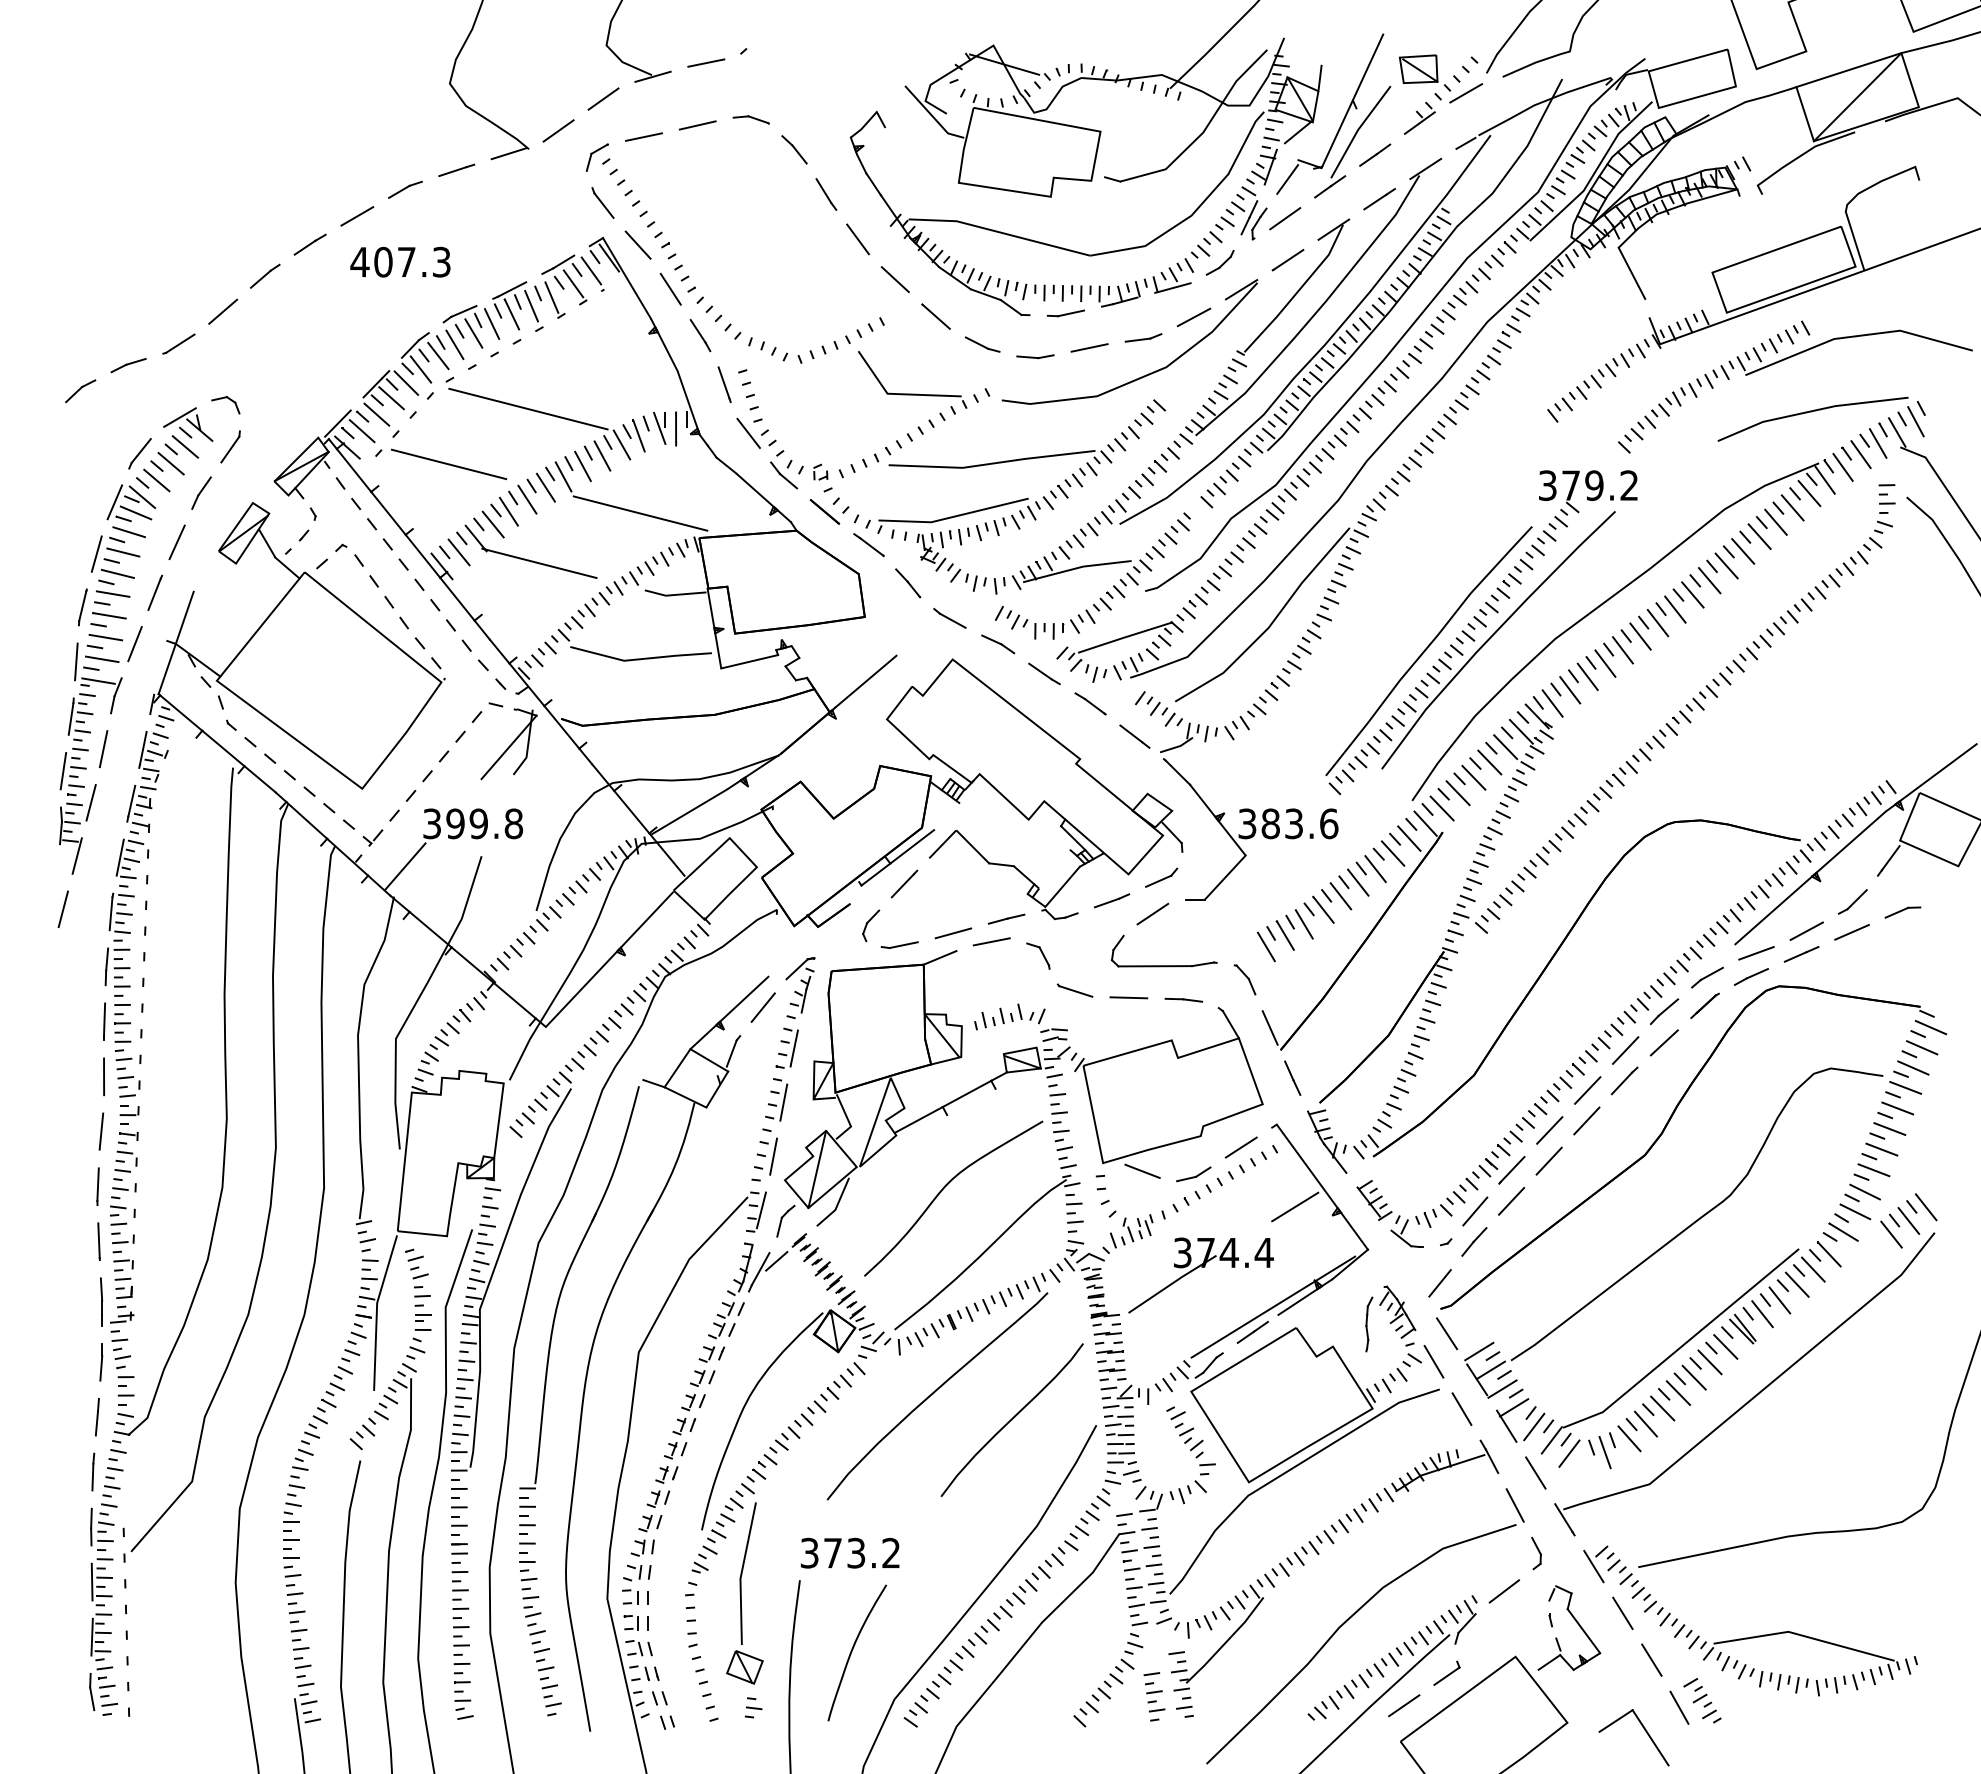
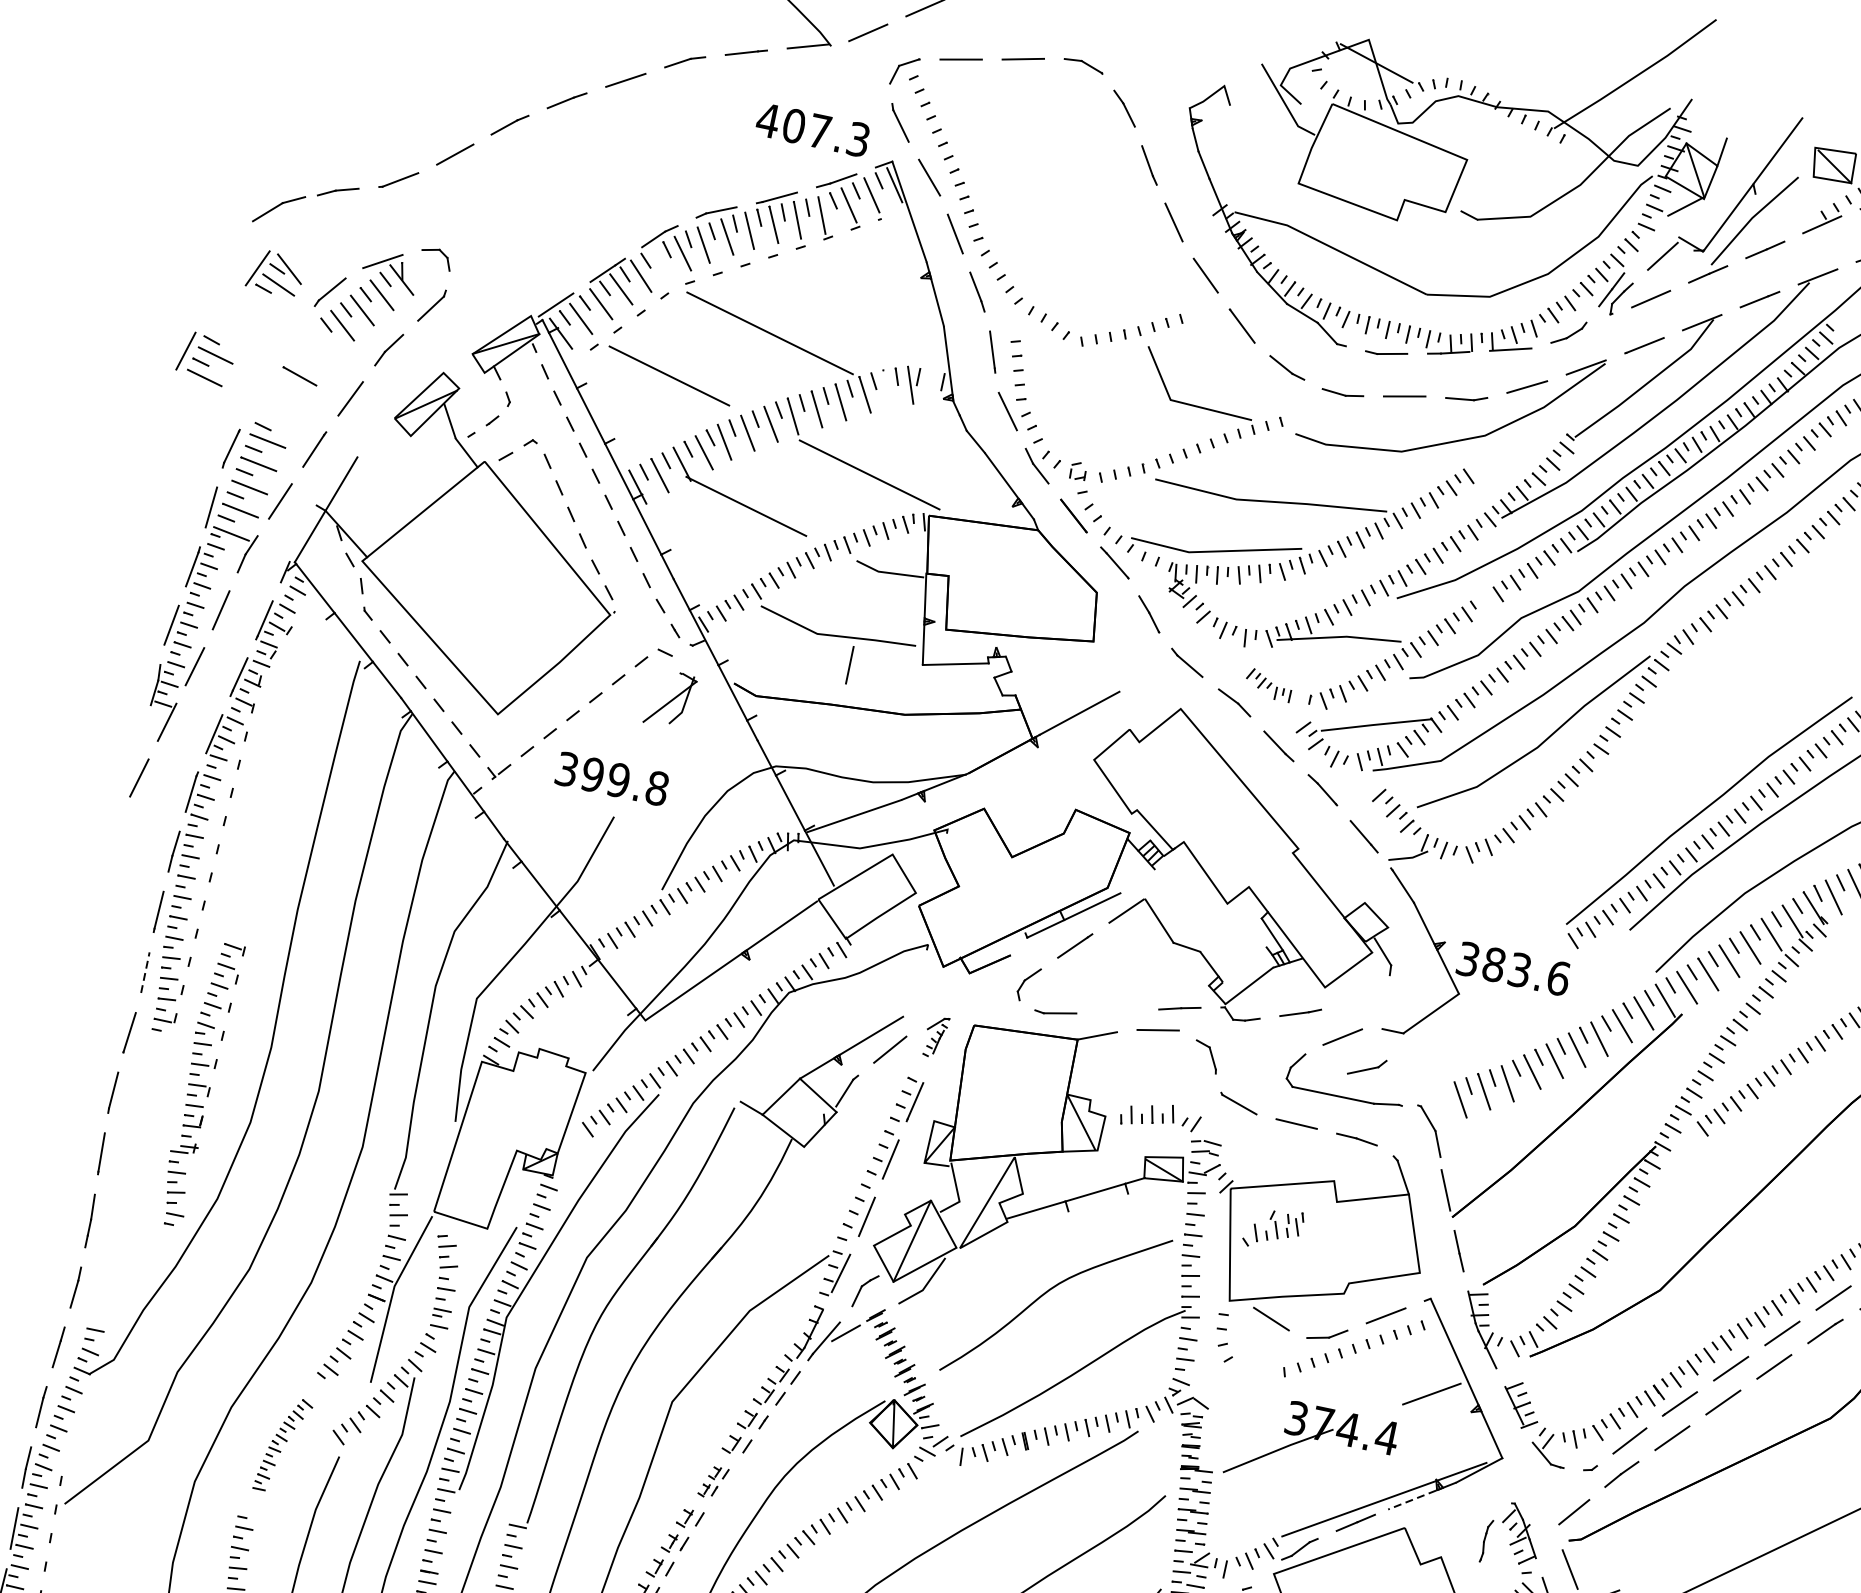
line: (1270, 166) -> (1646, 238), removed
text: (400, 261) -> (813, 129), moved
line: (420, 369) -> (659, 264), removed
part: (80, 391) -> (278, 209), size x1.4
line: (675, 428) -> (849, 664), moved
line: (638, 435) -> (885, 388), removed
part: (130, 503) -> (274, 273), moved
part: (115, 556) -> (206, 358), moved
part: (1024, 622) -> (1268, 684), size x0.7
part: (508, 744) -> (669, 699), size x0.7
line: (405, 866) -> (527, 810), removed
part: (1161, 877) -> (1367, 1066), moved
line: (953, 933) -> (1117, 1012), removed
part: (1244, 979) -> (1428, 1130), size x1.4
part: (800, 988) -> (935, 1037), size x0.6
line: (104, 1076) -> (145, 972), solid -> dashed
part: (1127, 1233) -> (1273, 1228), moved
part: (124, 1258) -> (201, 1083), moved
line: (1297, 1302) -> (1412, 1500), solid -> dashed
part: (1369, 1324) -> (1486, 1541), size x0.7
part: (688, 1414) -> (712, 1482), size x0.7
part: (309, 1460) -> (283, 1444), size x0.7

